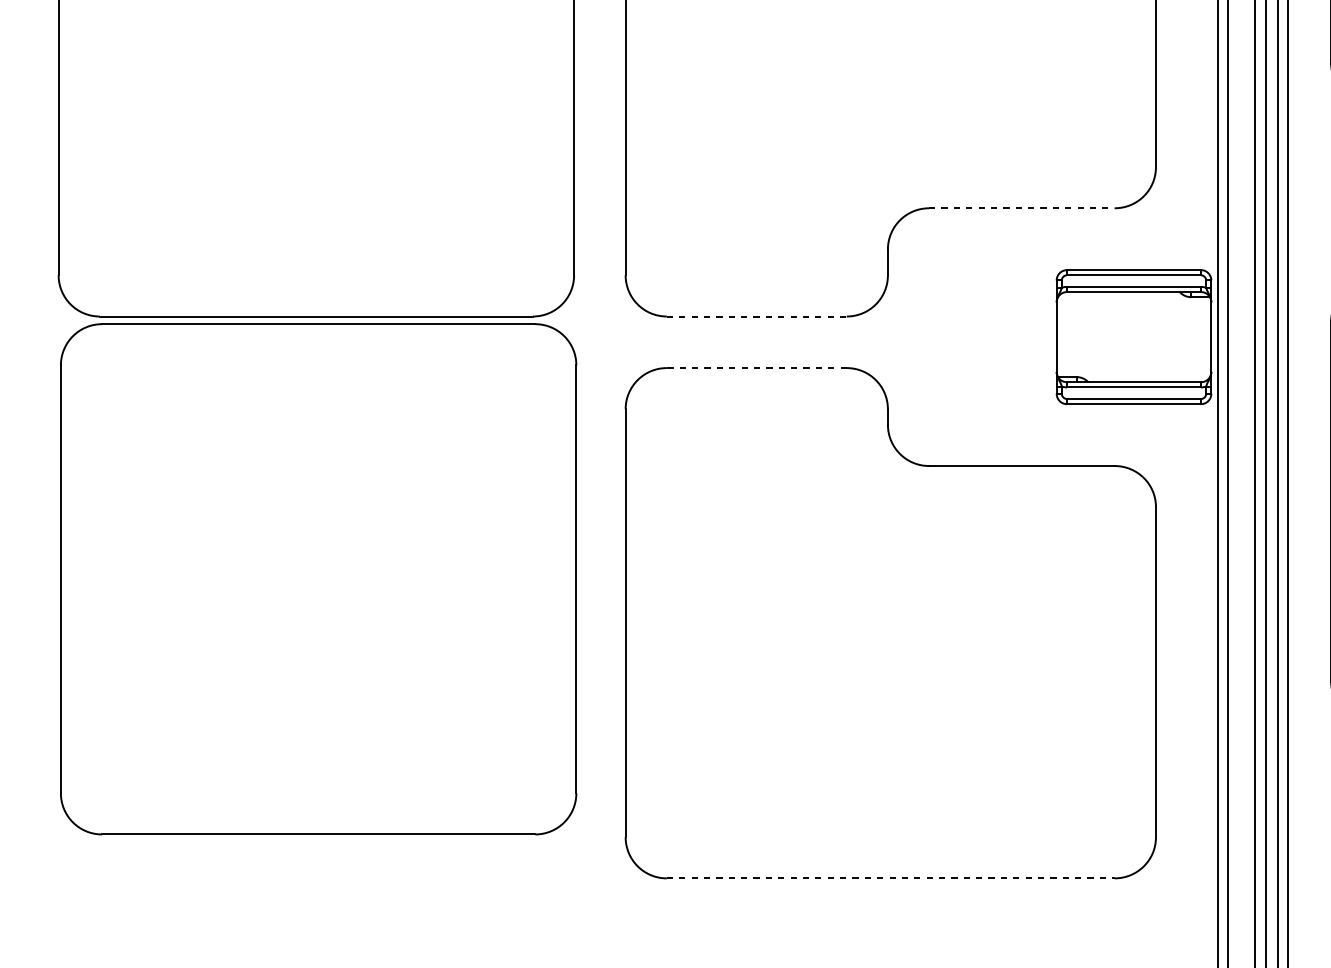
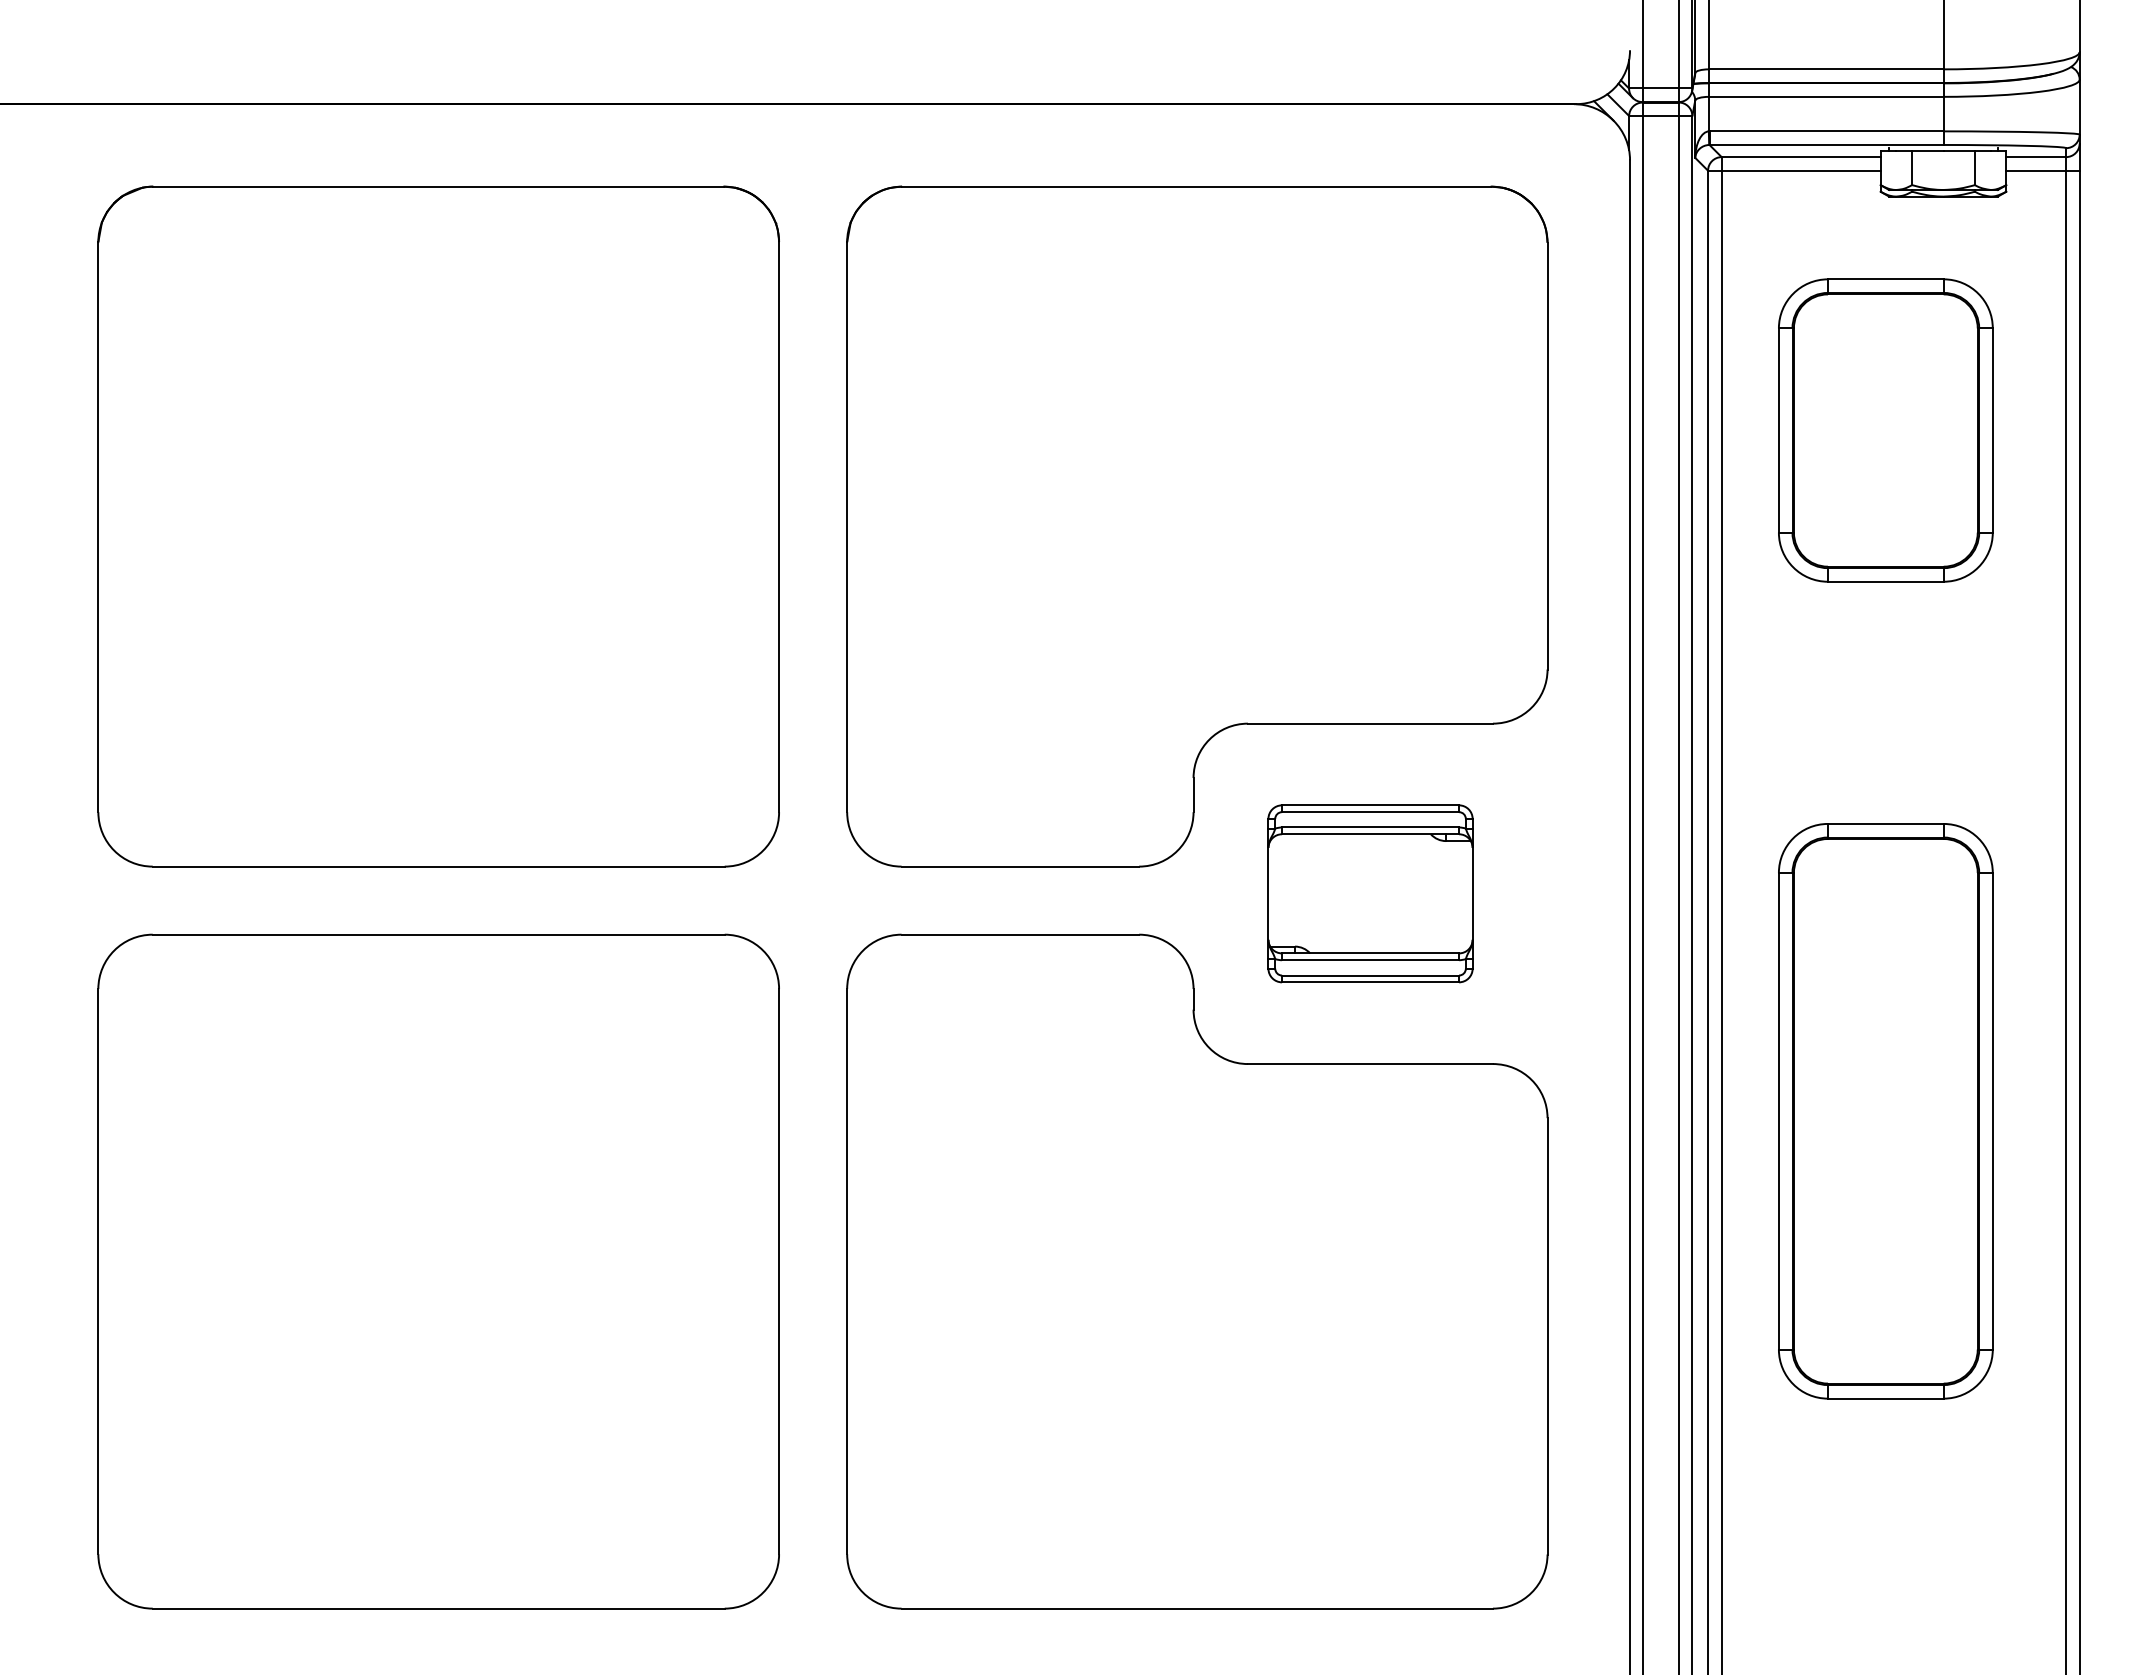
line: (1021, 208) -> (1370, 723), dashed -> solid
line: (756, 316) -> (1020, 866), dashed -> solid
part: (1133, 336) -> (1370, 893), moved
line: (756, 367) -> (1020, 934), dashed -> solid
part: (318, 579) -> (438, 1271), moved
line: (890, 878) -> (1197, 1608), dashed -> solid

